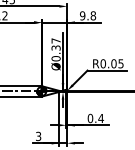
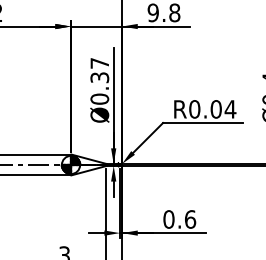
text: (120, 63) -> (229, 108), R0.05 -> R0.04
text: (100, 118) -> (189, 219), 0.4 -> 0.6

